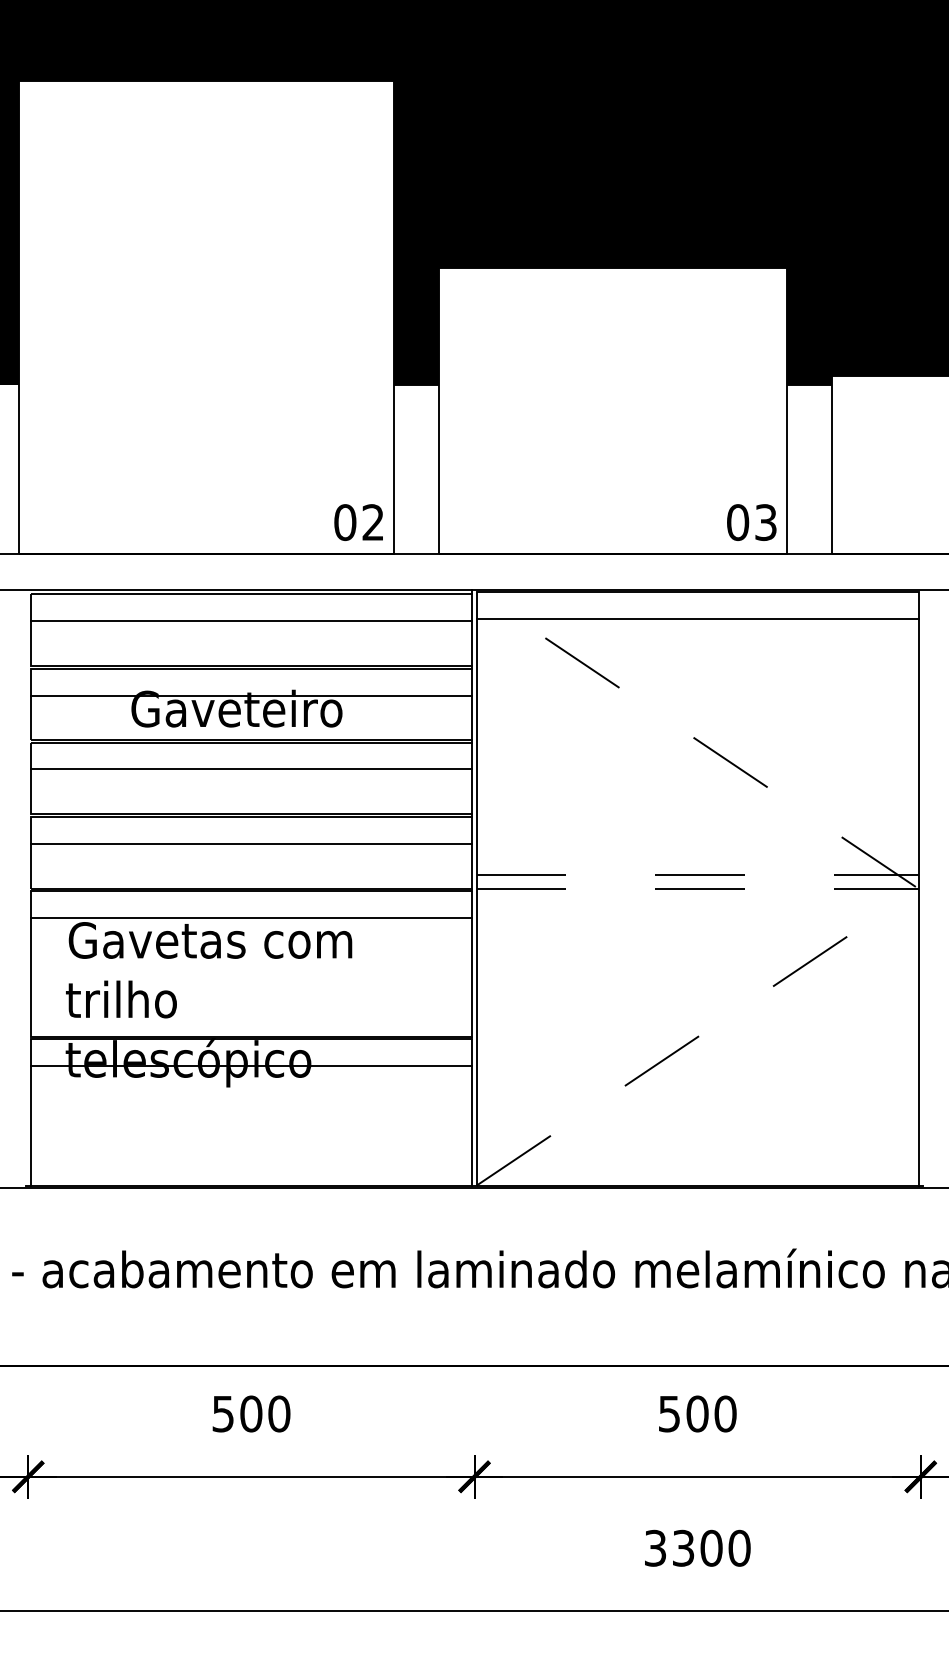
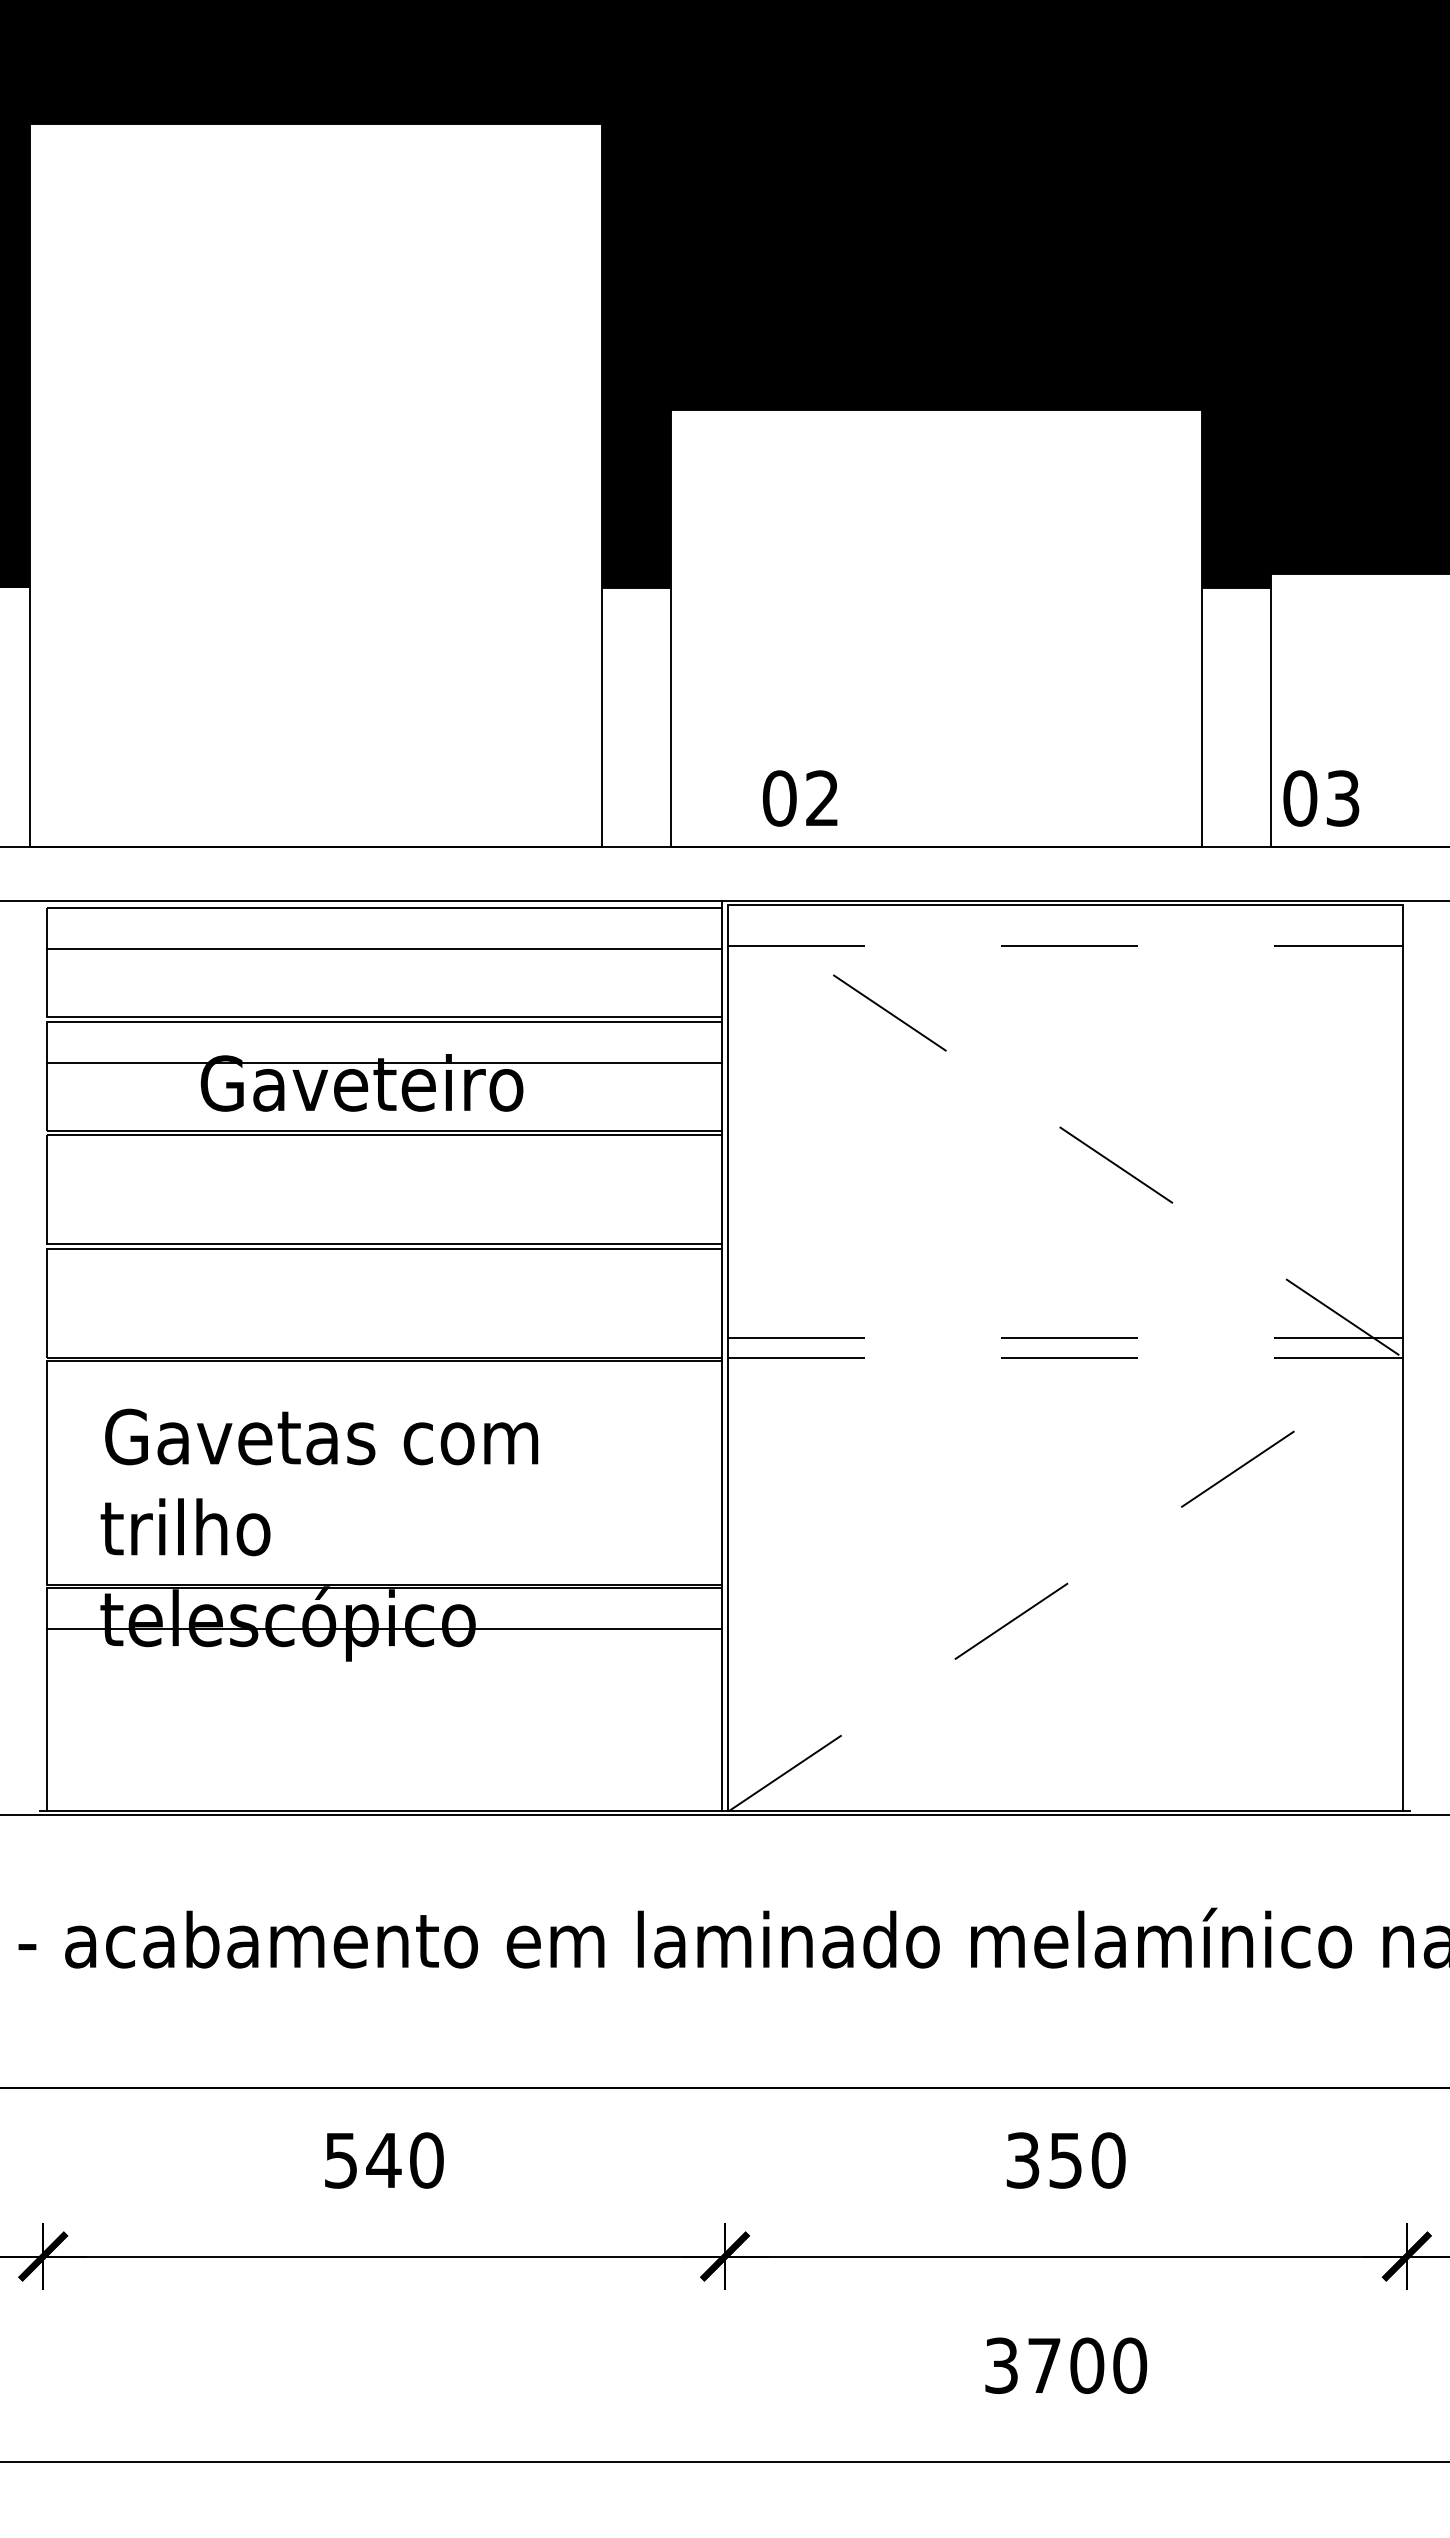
text: (358, 522) -> (799, 798), moved
text: (751, 522) -> (1320, 798), moved
line: (697, 618) -> (1065, 945), solid -> dashed
line: (251, 769) -> (384, 1175), removed
line: (251, 844) -> (384, 1290), removed
line: (251, 917) -> (384, 1401), removed
text: (250, 1413) -> (382, 2159), 500 -> 540
text: (683, 1413) -> (1044, 2159), 500 -> 350
text: (683, 1547) -> (1044, 2364), 3300 -> 3700

